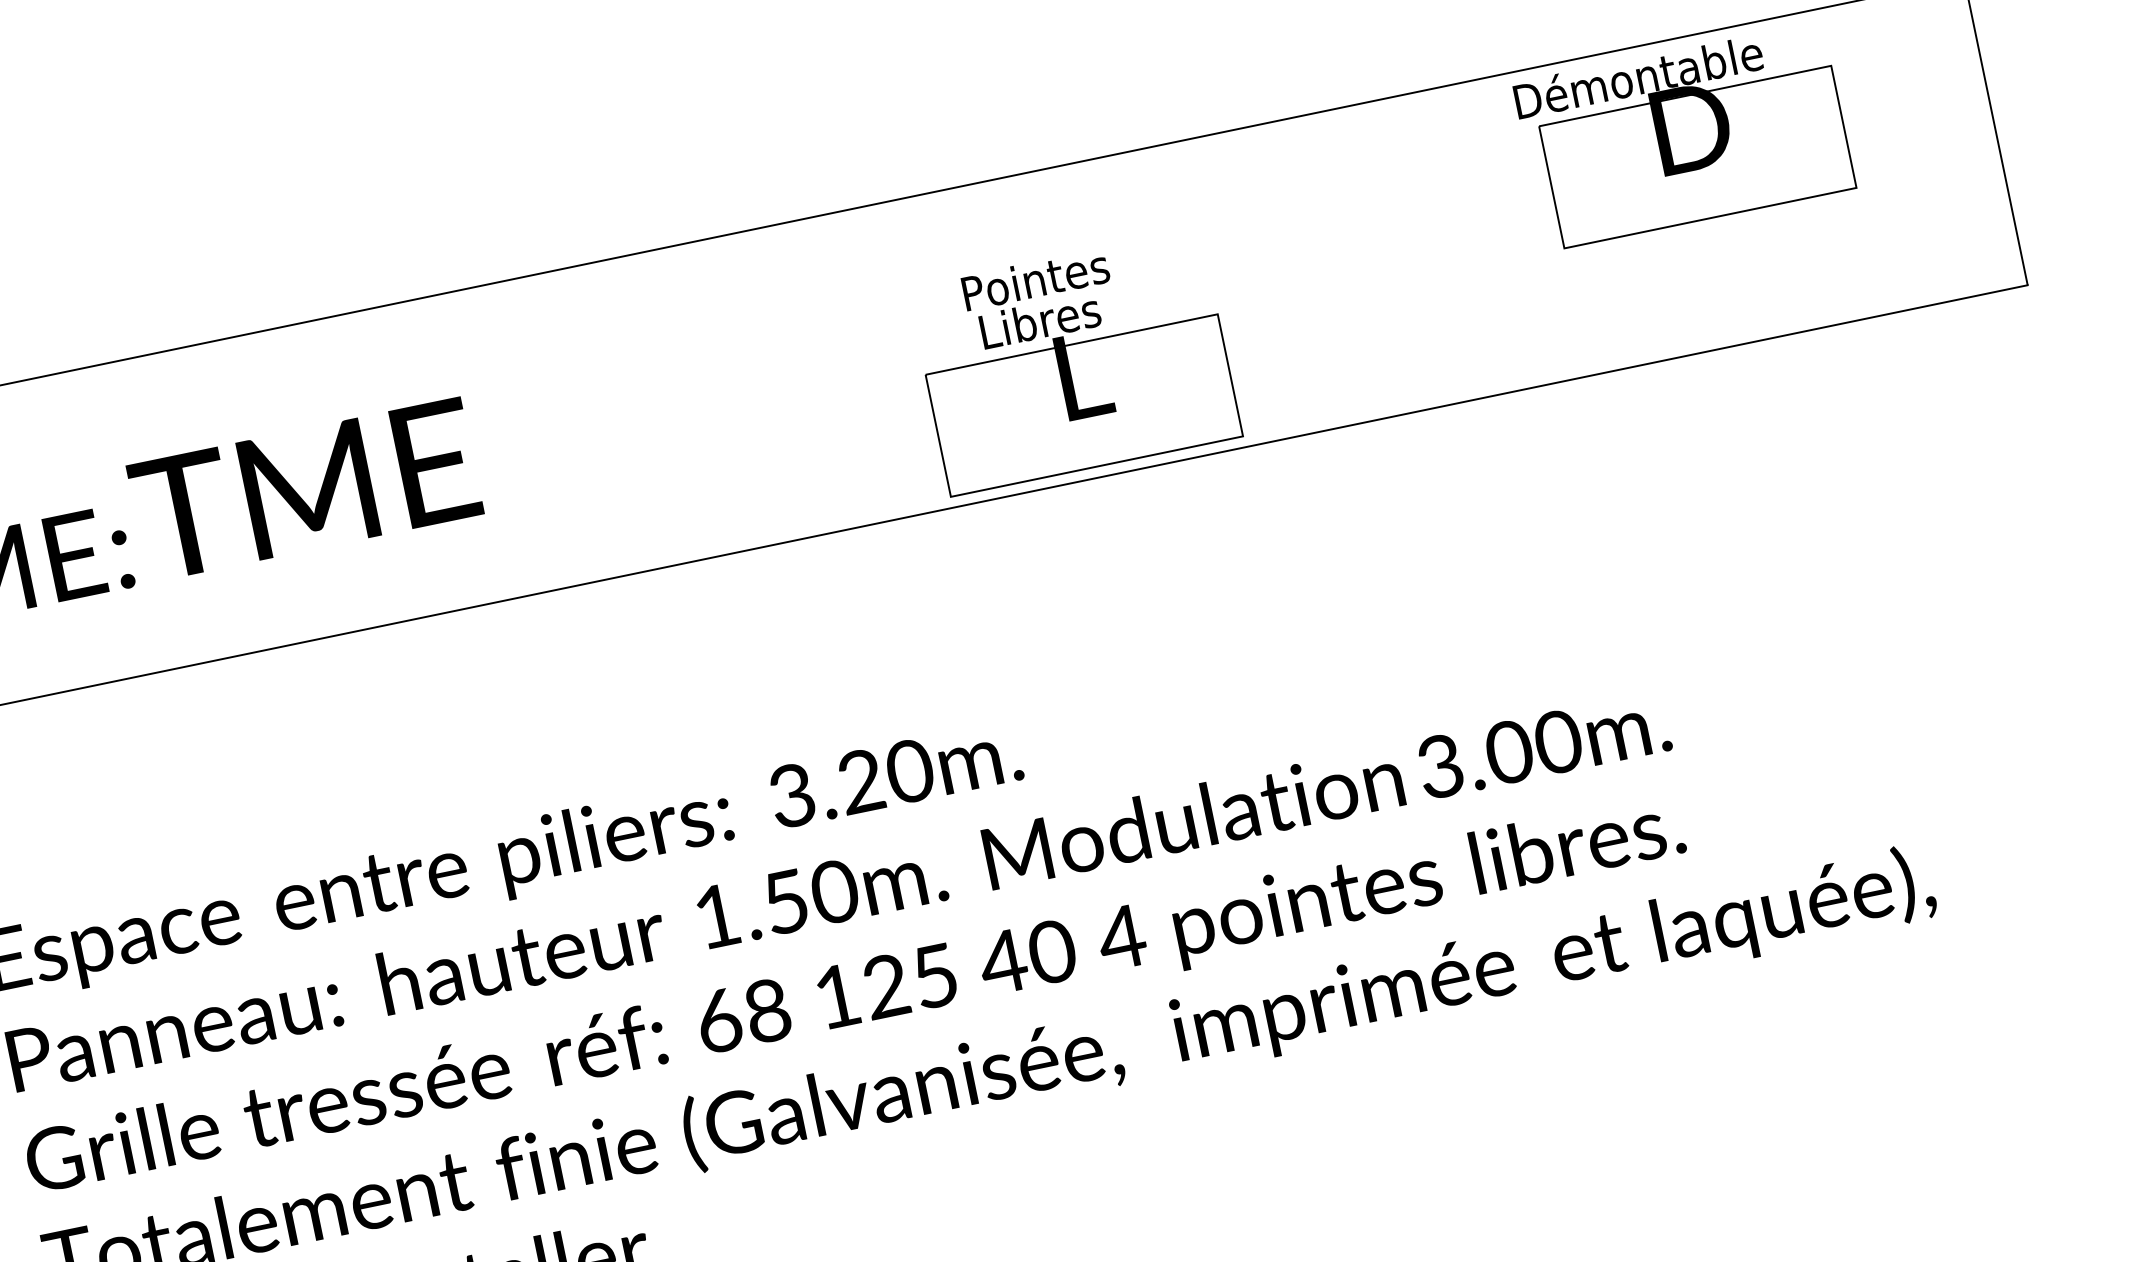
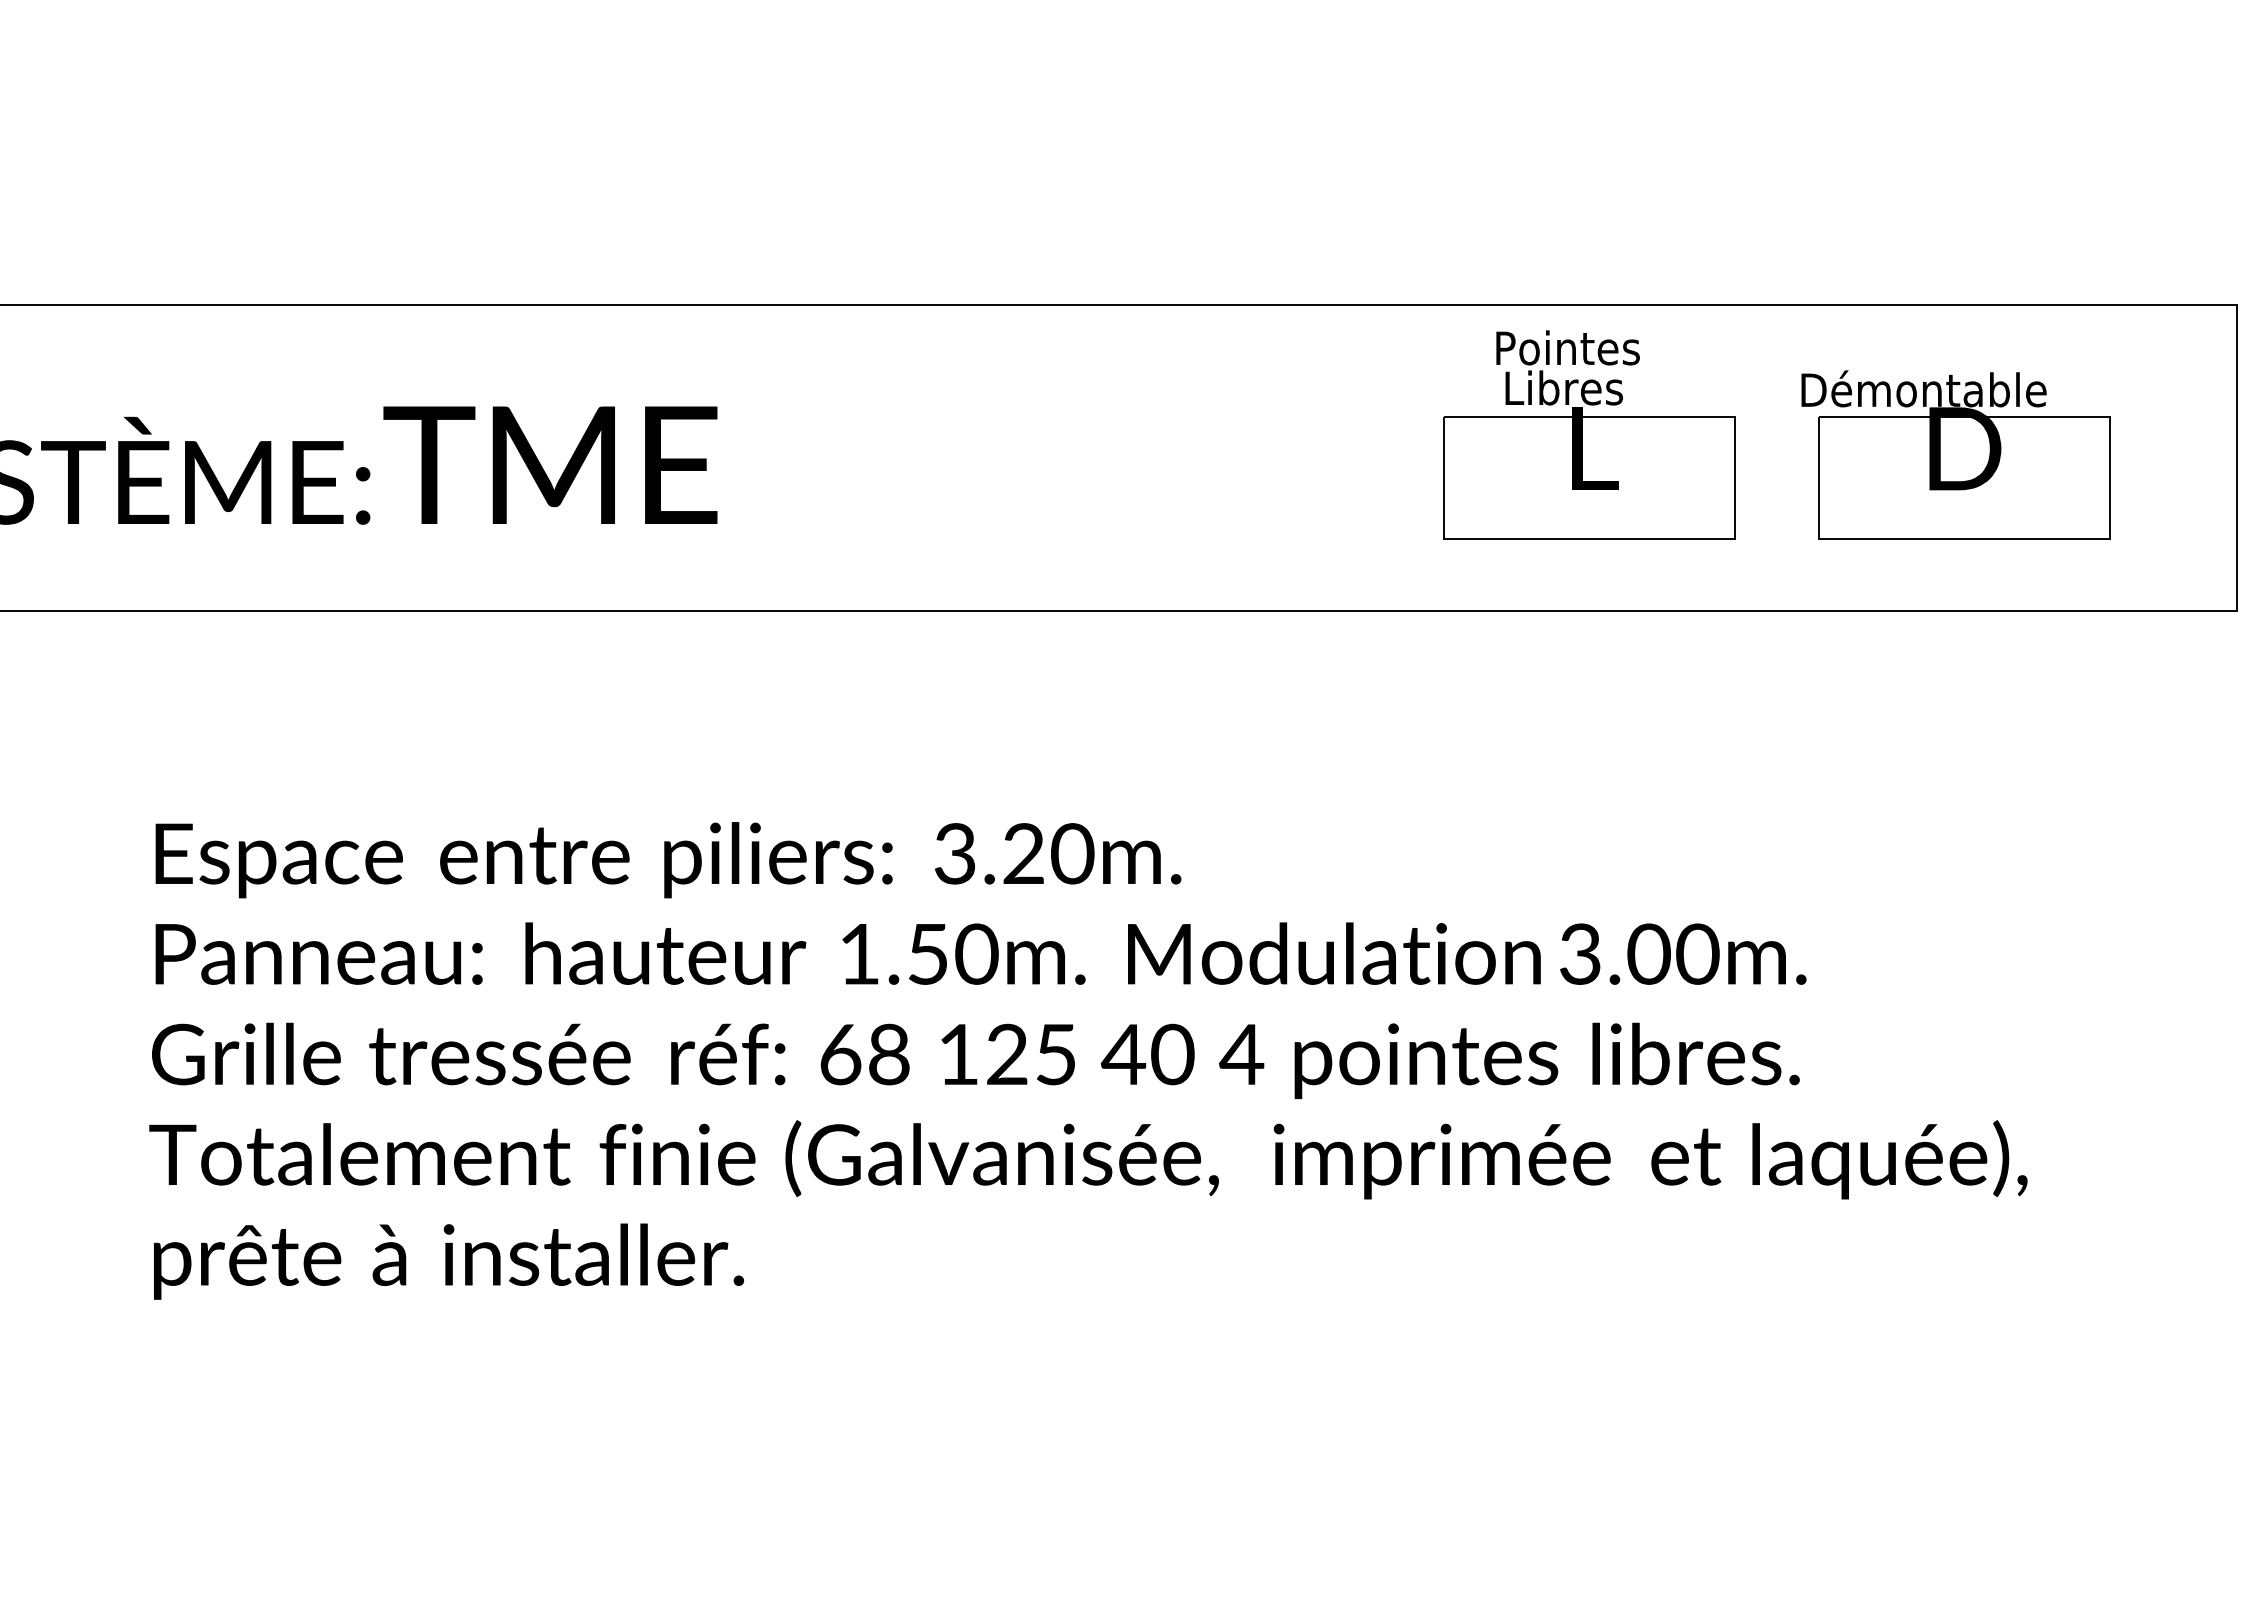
part: (1683, 135) -> (1955, 454), moved
part: (1075, 362) -> (1589, 434), moved

